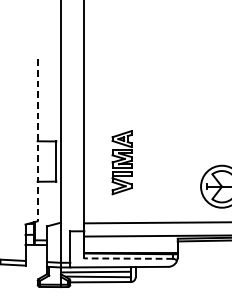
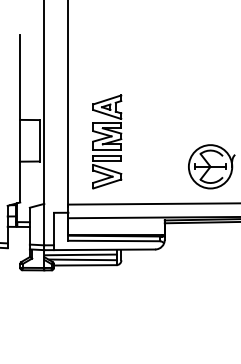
line: (37, 139) -> (20, 118), dashed -> solid
part: (122, 162) -> (107, 141), size x1.43
line: (128, 259) -> (114, 241), dashed -> solid

